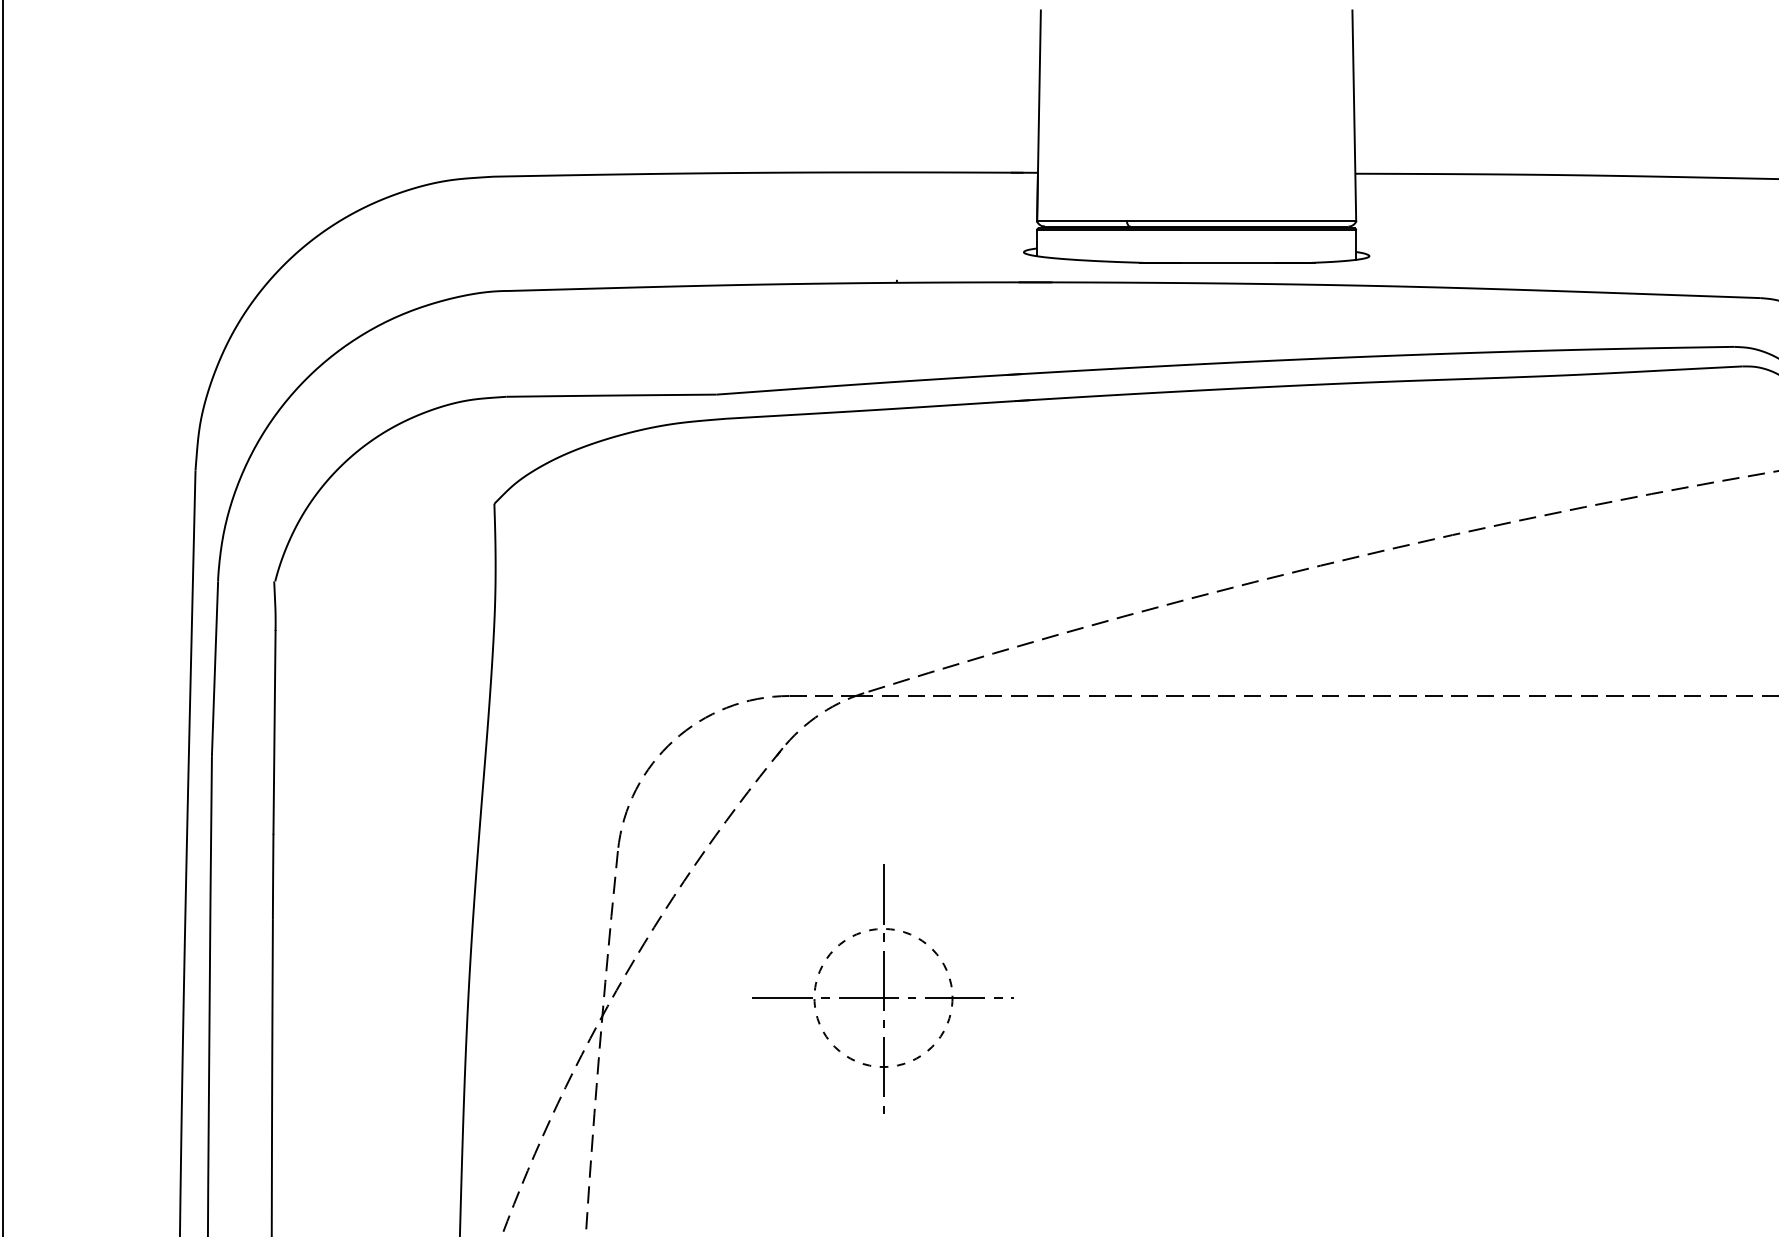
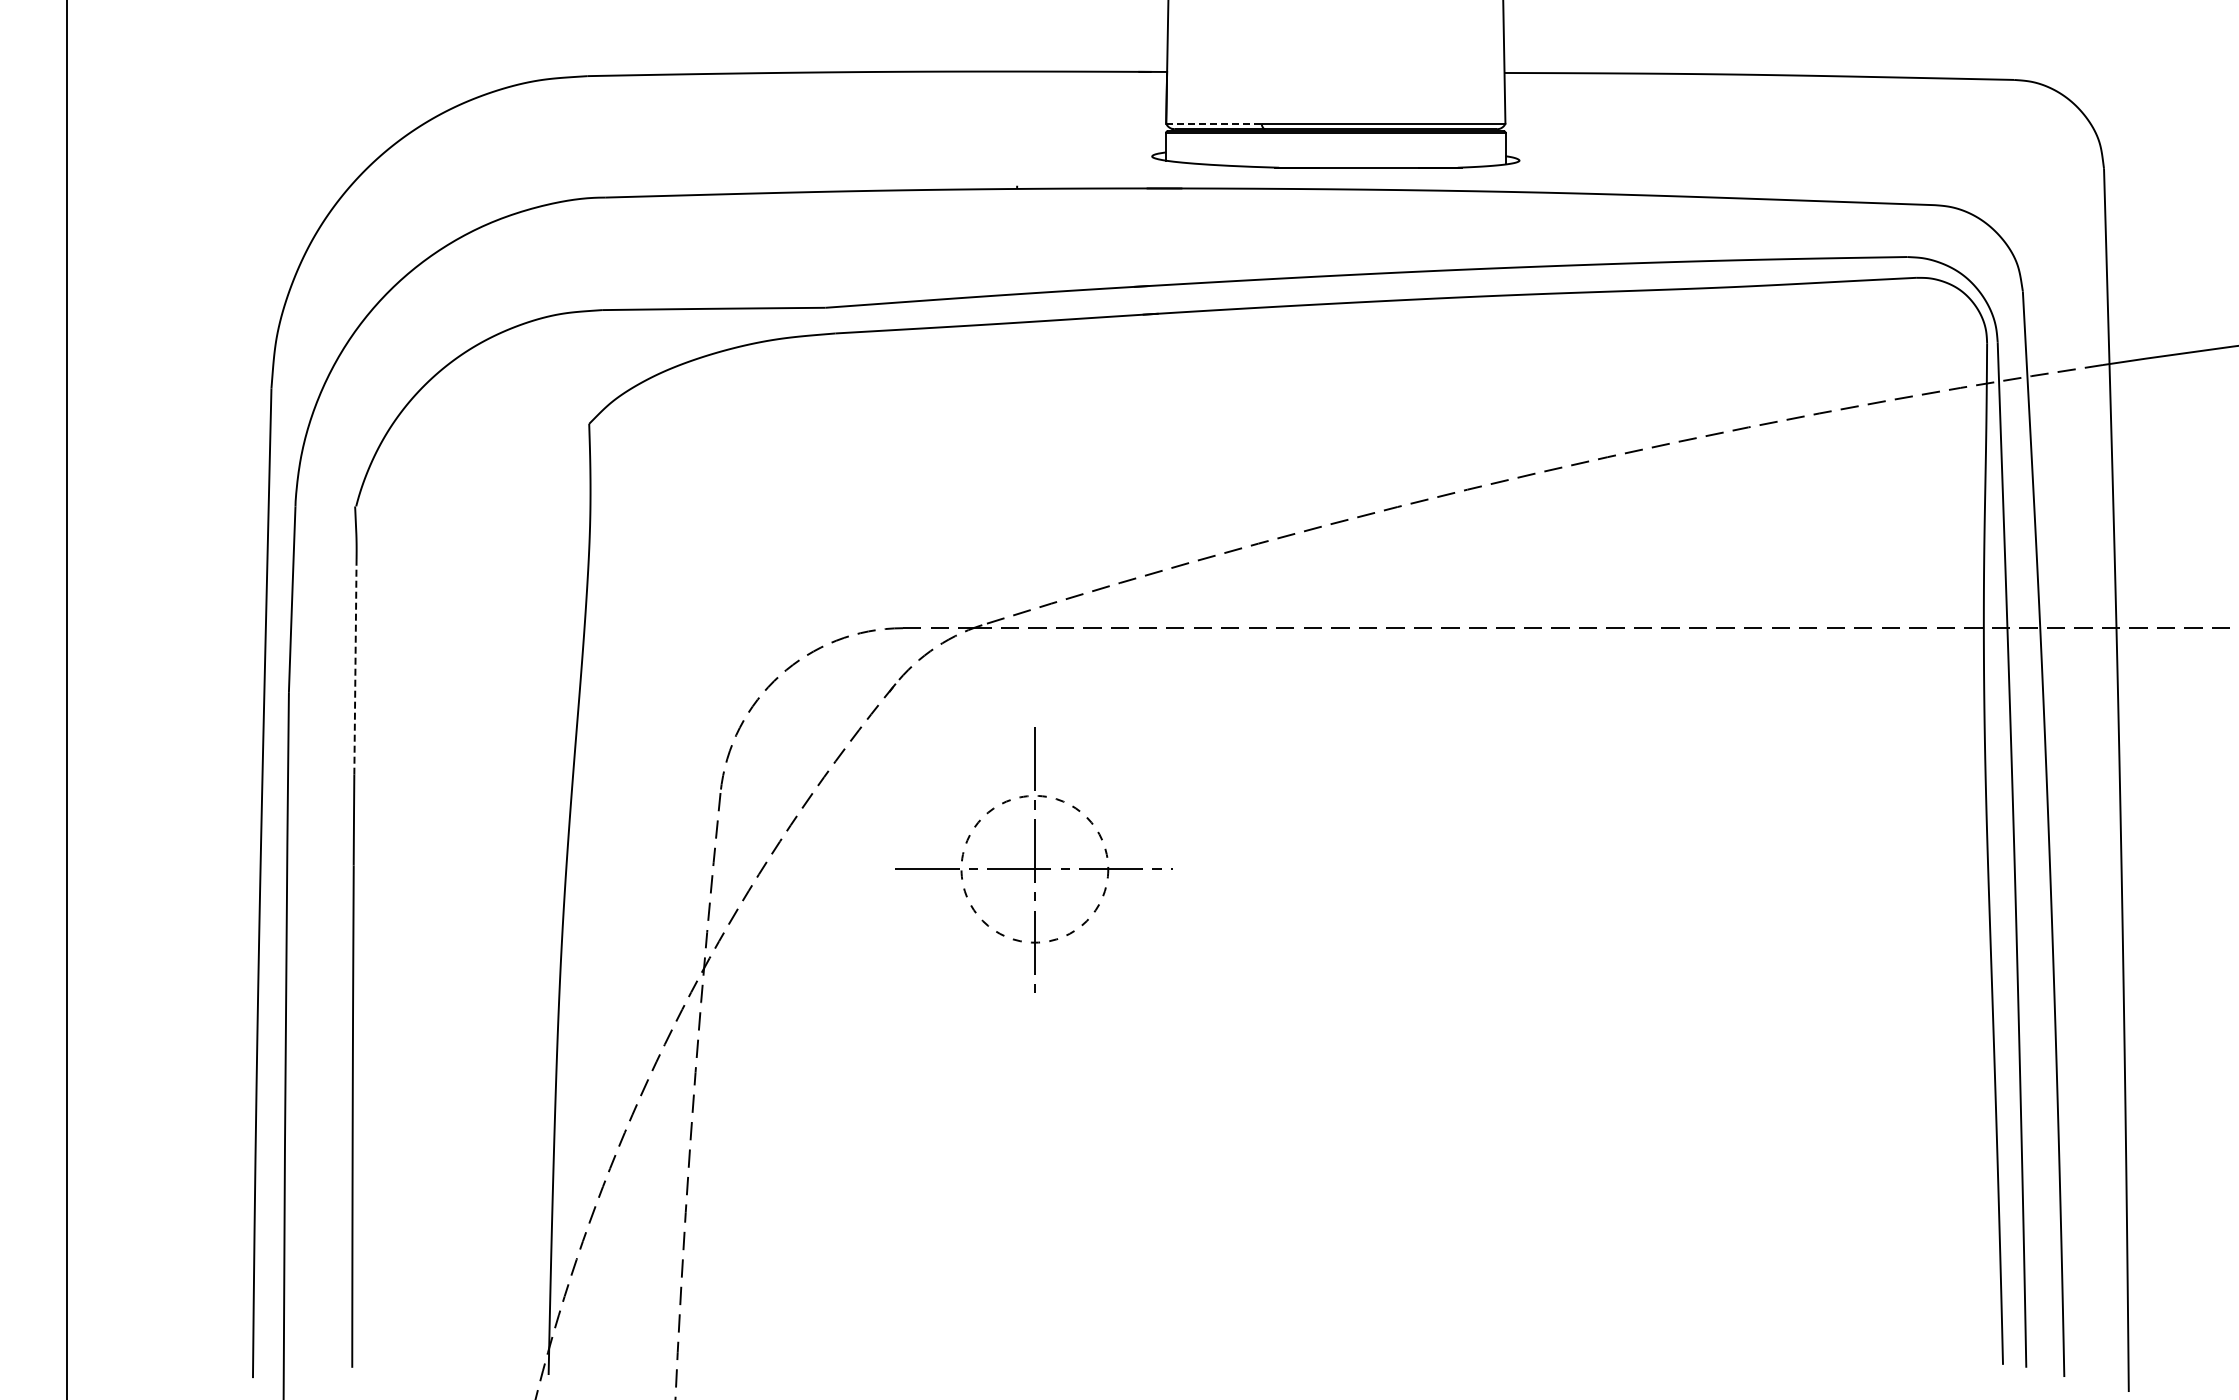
line: (1081, 221) -> (1213, 123), solid -> dashed
line: (274, 732) -> (355, 666), solid -> dashed
part: (882, 988) -> (1033, 859), moved

